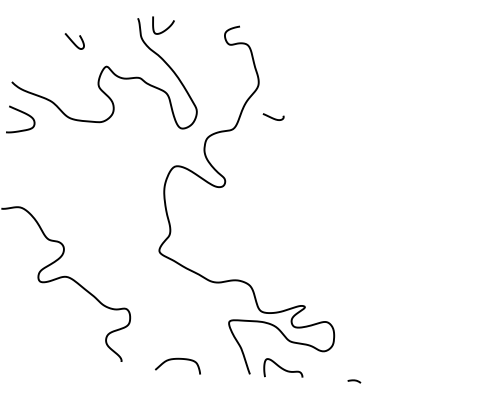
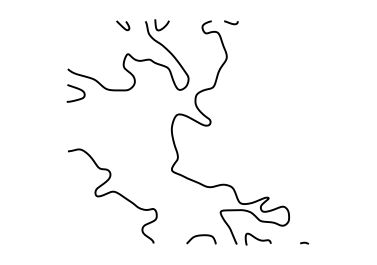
curve: (73, 41) -> (122, 25), moved
curve: (274, 116) -> (231, 22), moved
curve: (179, 360) -> (201, 236), moved

